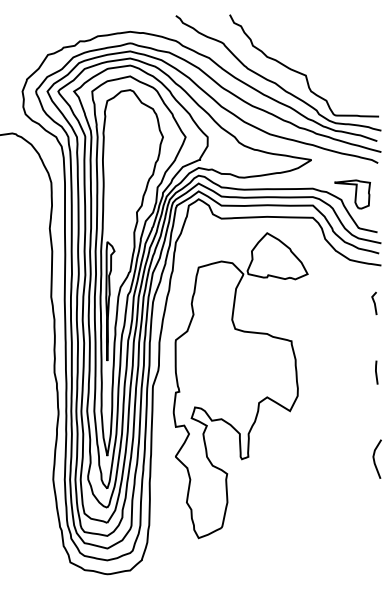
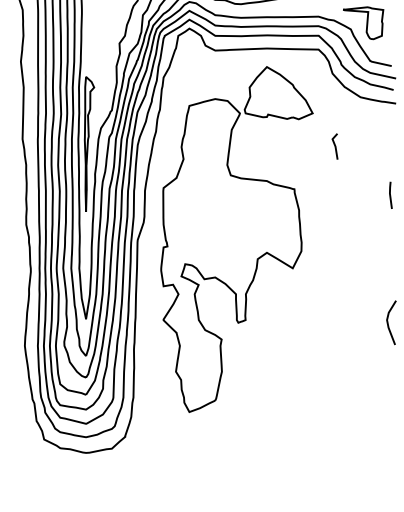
line: (374, 303) -> (335, 146), moved
line: (376, 372) -> (390, 195), moved

